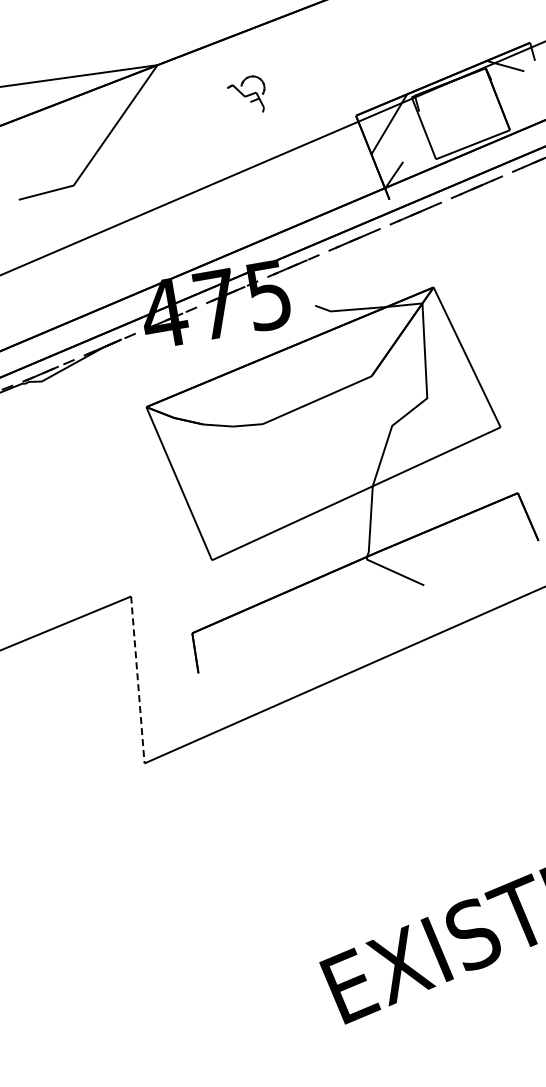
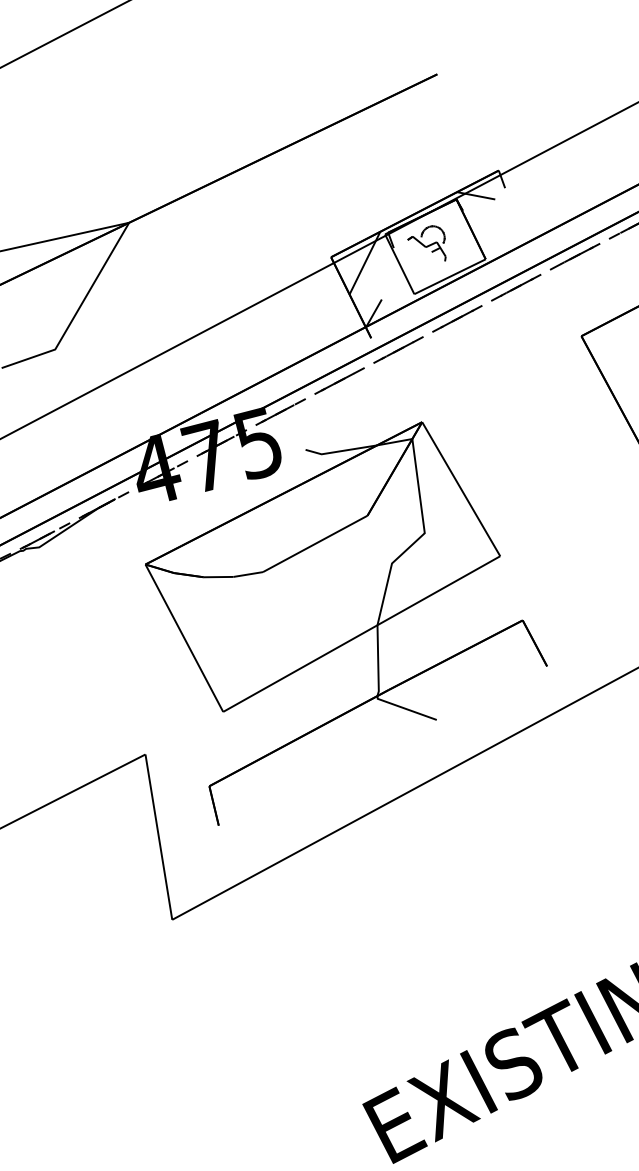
part: (245, 93) -> (426, 243), moved
line: (137, 680) -> (158, 837), dashed -> solid

